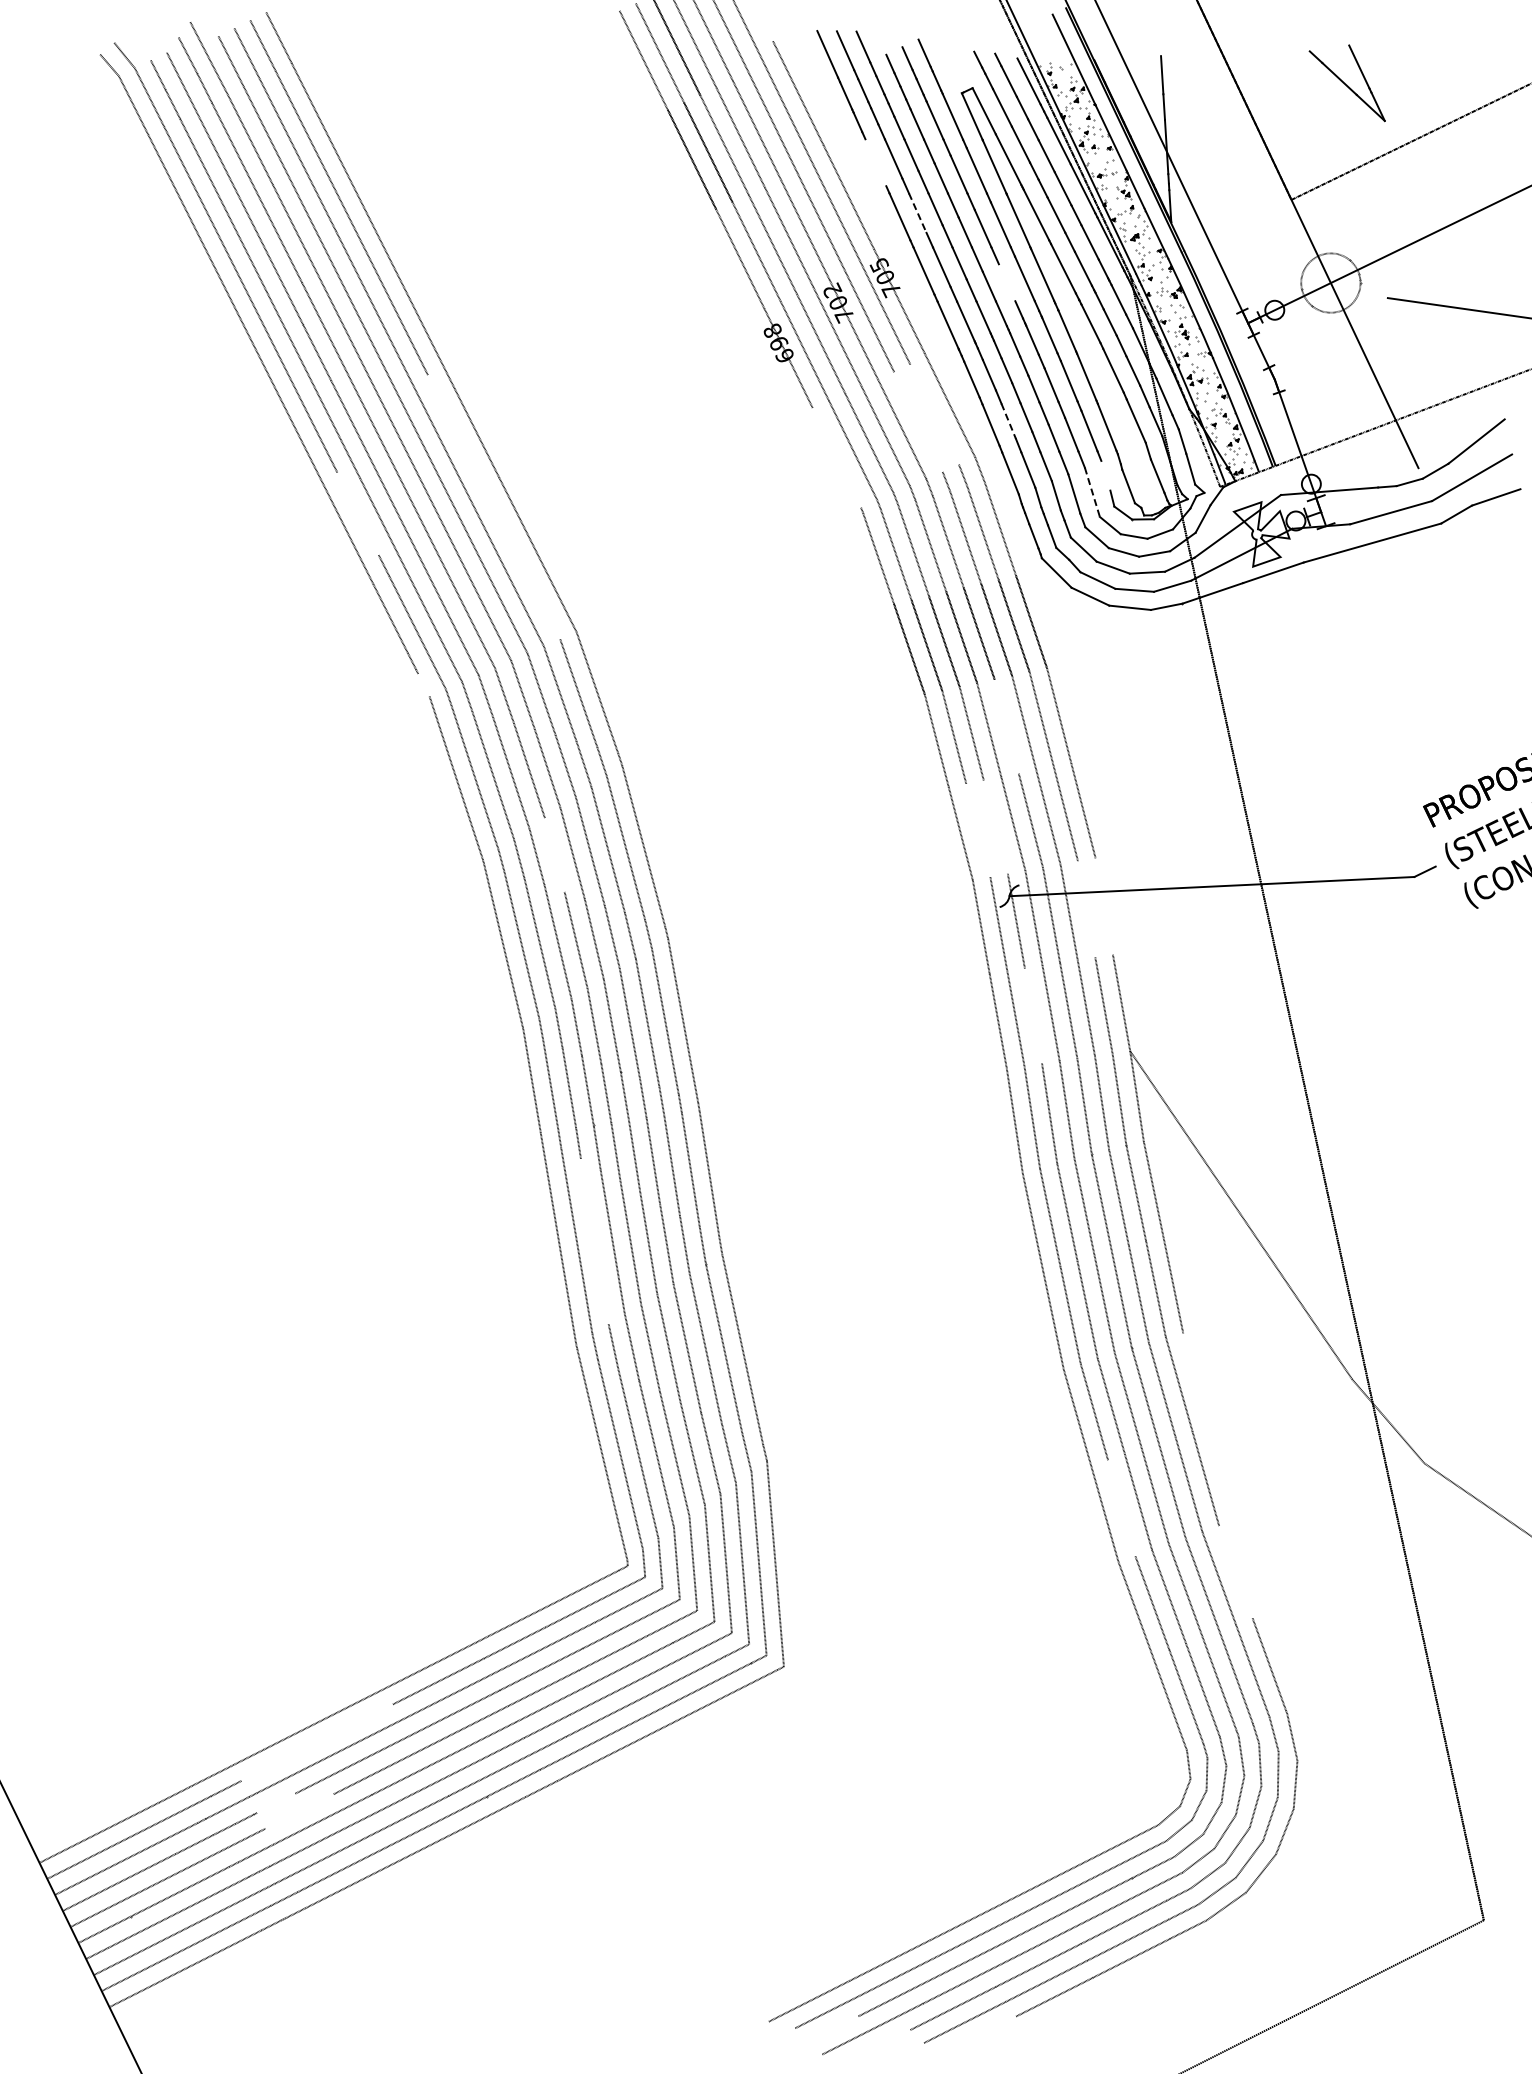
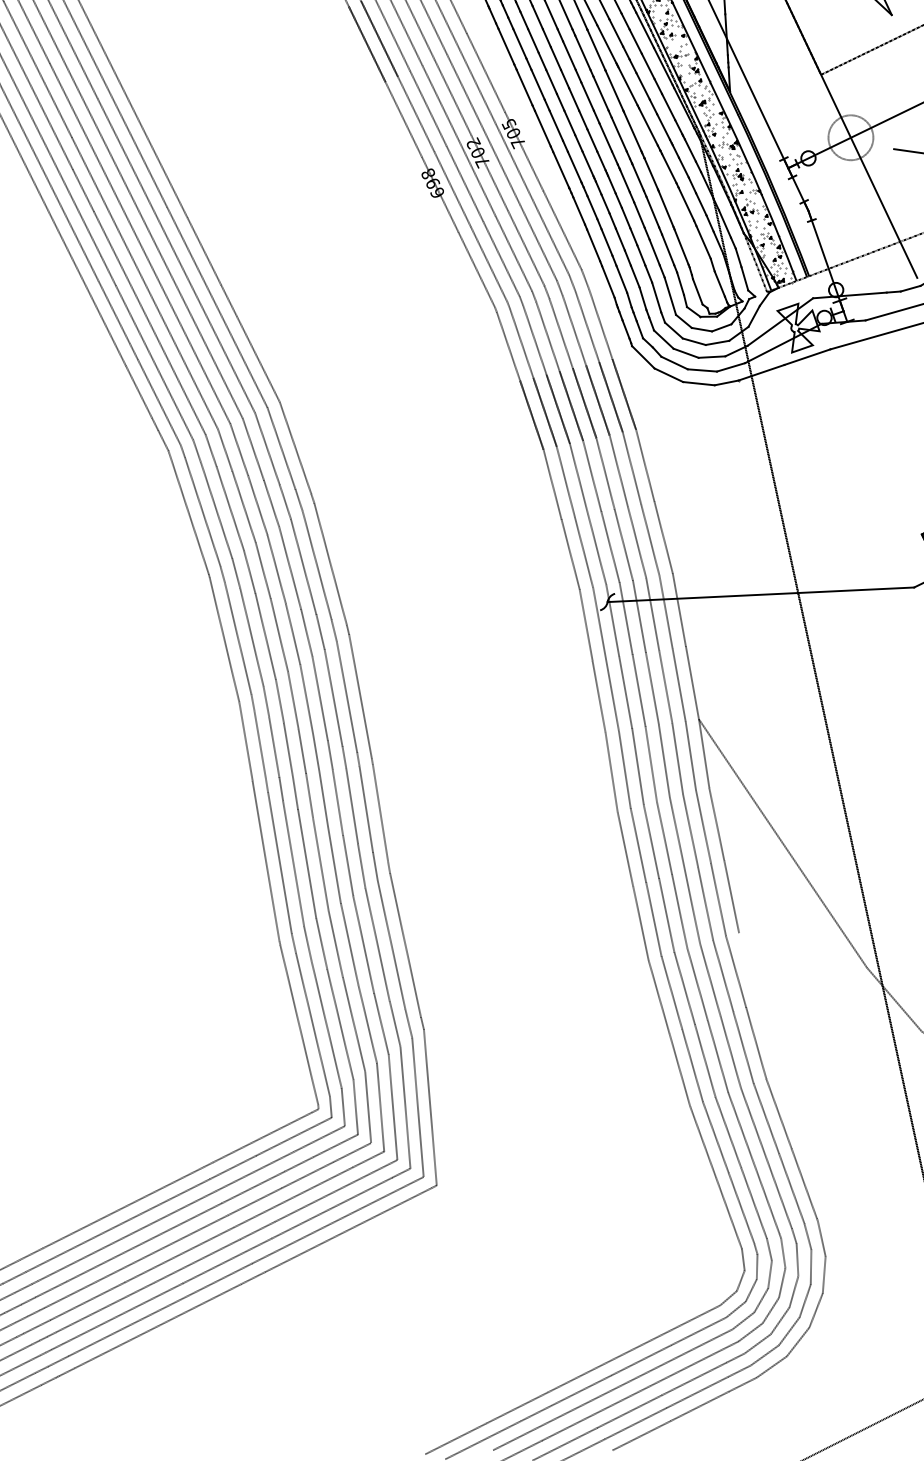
line: (875, 162) -> (506, 46), added
line: (917, 213) -> (537, 85), dashed -> solid
line: (1006, 282) -> (605, 137), added
line: (934, 414) -> (550, 237), added
line: (918, 421) -> (538, 242), added
line: (1008, 421) -> (606, 242), dashed -> solid
line: (836, 457) -> (476, 269), added
line: (1105, 475) -> (680, 283), added
line: (1092, 492) -> (670, 296), dashed -> solid
line: (493, 507) -> (216, 307), added
line: (357, 513) -> (113, 312), added
line: (423, 684) -> (163, 441), added
line: (1006, 726) -> (605, 473), added
line: (995, 826) -> (596, 549), added
line: (978, 829) -> (584, 551), added
line: (554, 854) -> (263, 570), added
line: (1103, 906) -> (678, 609), added
line: (1086, 909) -> (665, 612), added
line: (1033, 1015) -> (625, 692), added
line: (594, 1241) -> (293, 863), added
line: (1121, 1508) -> (692, 1065), added
line: (1235, 1572) -> (778, 1114), added
line: (316, 1742) -> (82, 1242), added
line: (276, 1802) -> (52, 1288), added
line: (299, 1811) -> (69, 1295), added

